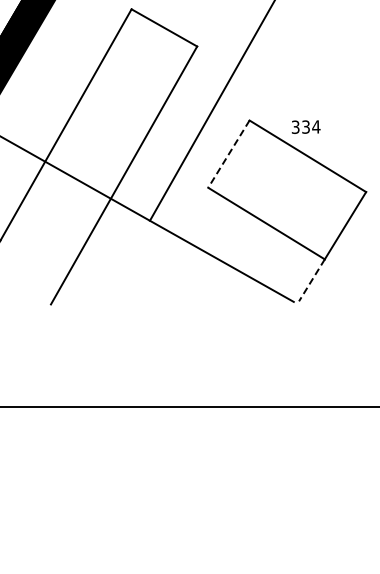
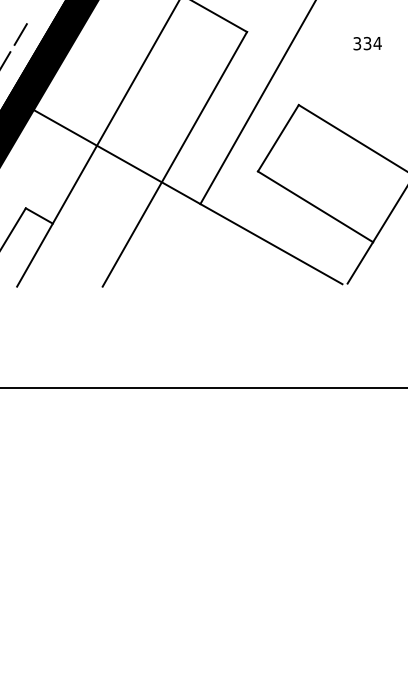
text: (306, 127) -> (367, 43), moved
line: (229, 154) -> (278, 138), dashed -> solid
line: (312, 280) -> (360, 263), dashed -> solid

